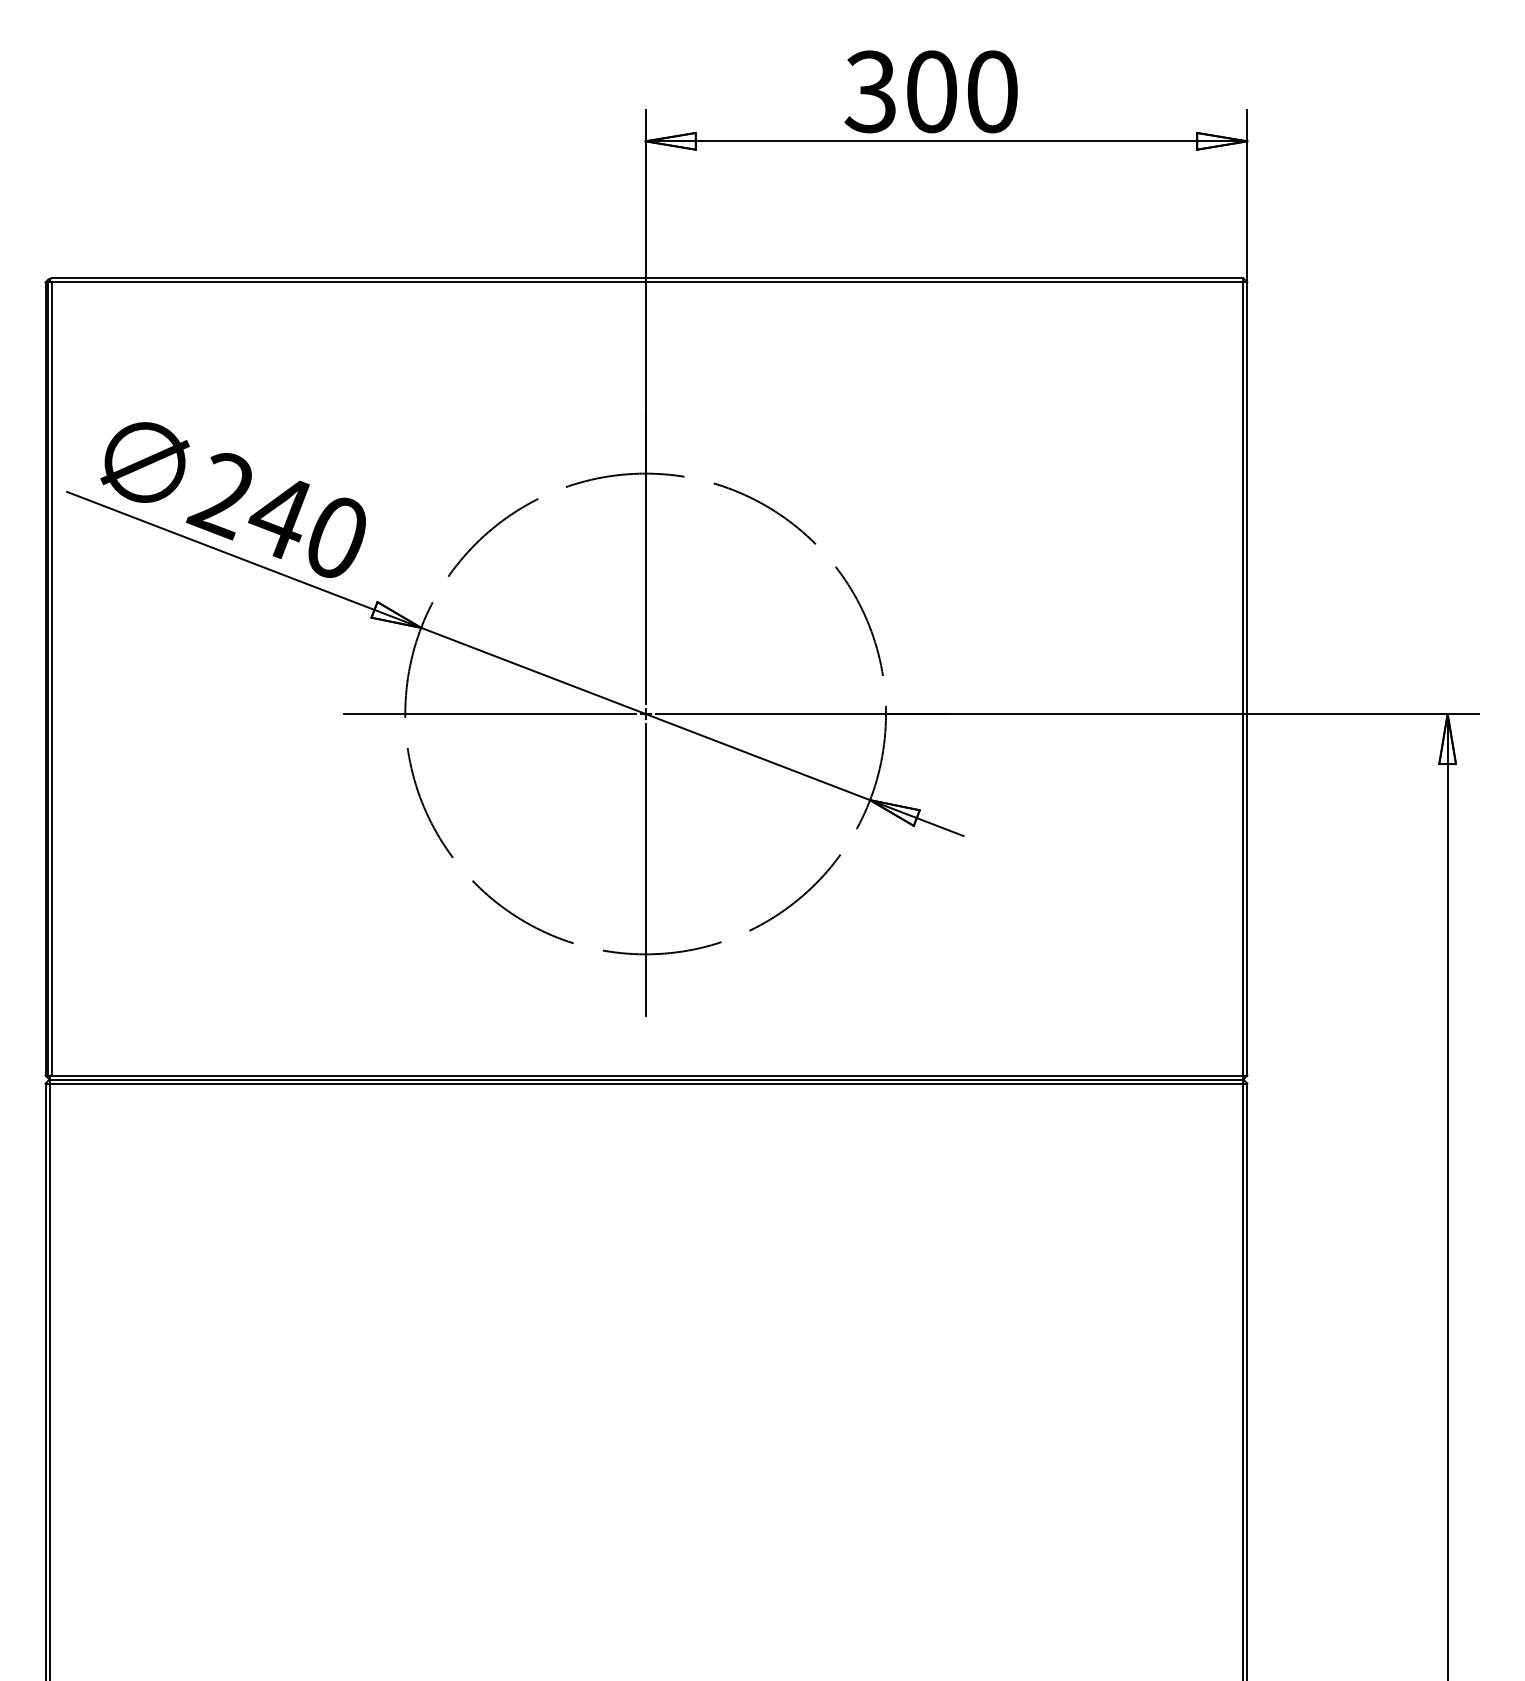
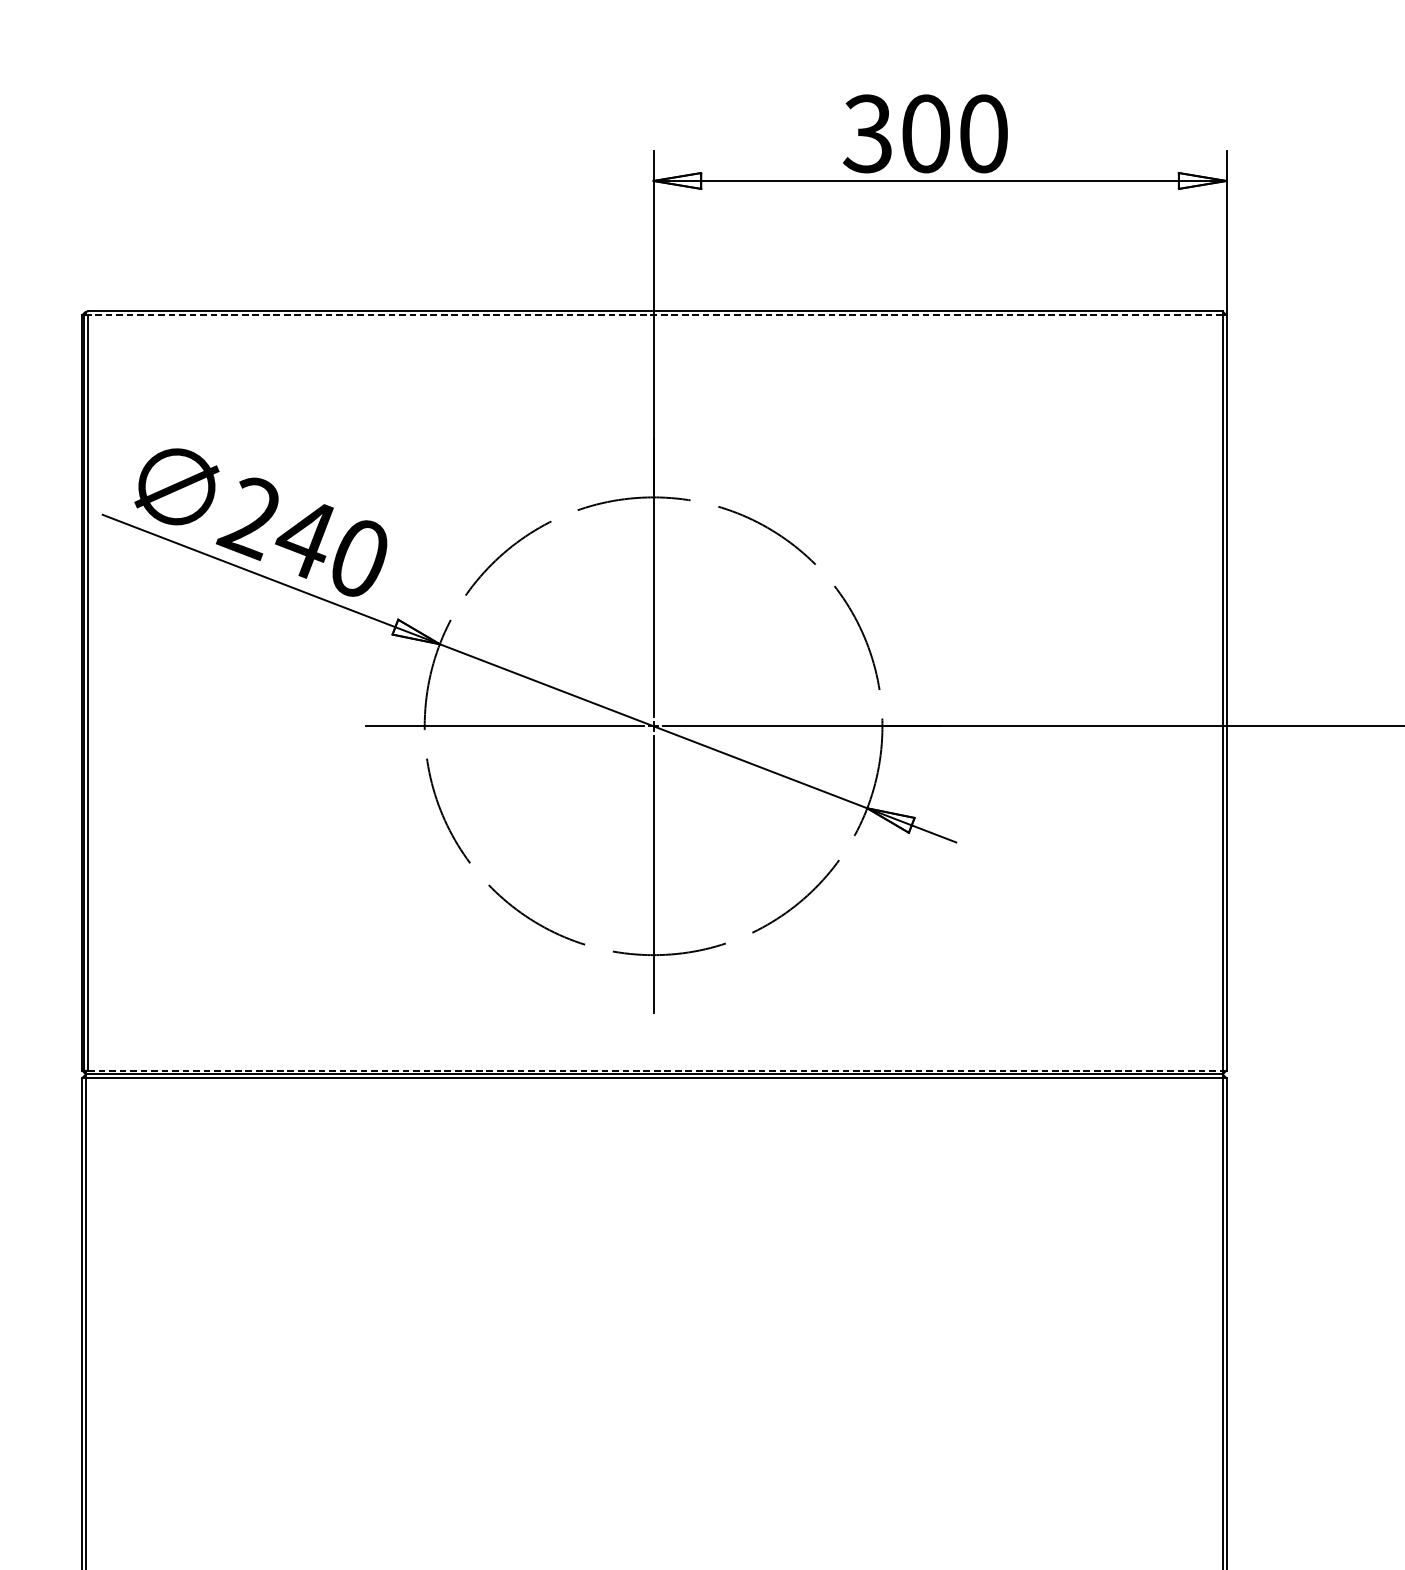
line: (647, 282) -> (655, 315), solid -> dashed
line: (647, 1075) -> (655, 1070), solid -> dashed

